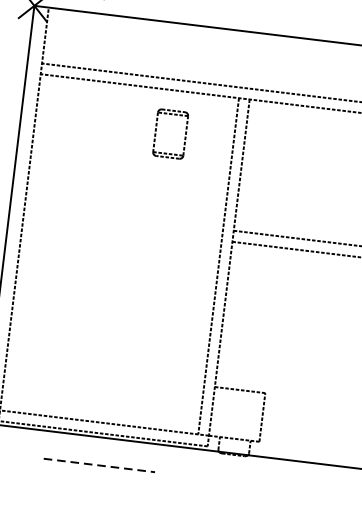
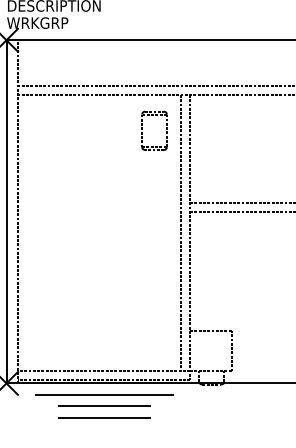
part: (156, 130) -> (142, 129), moved
line: (100, 451) -> (103, 394), added
line: (99, 465) -> (104, 406), dashed -> solid
line: (98, 479) -> (104, 417), added

